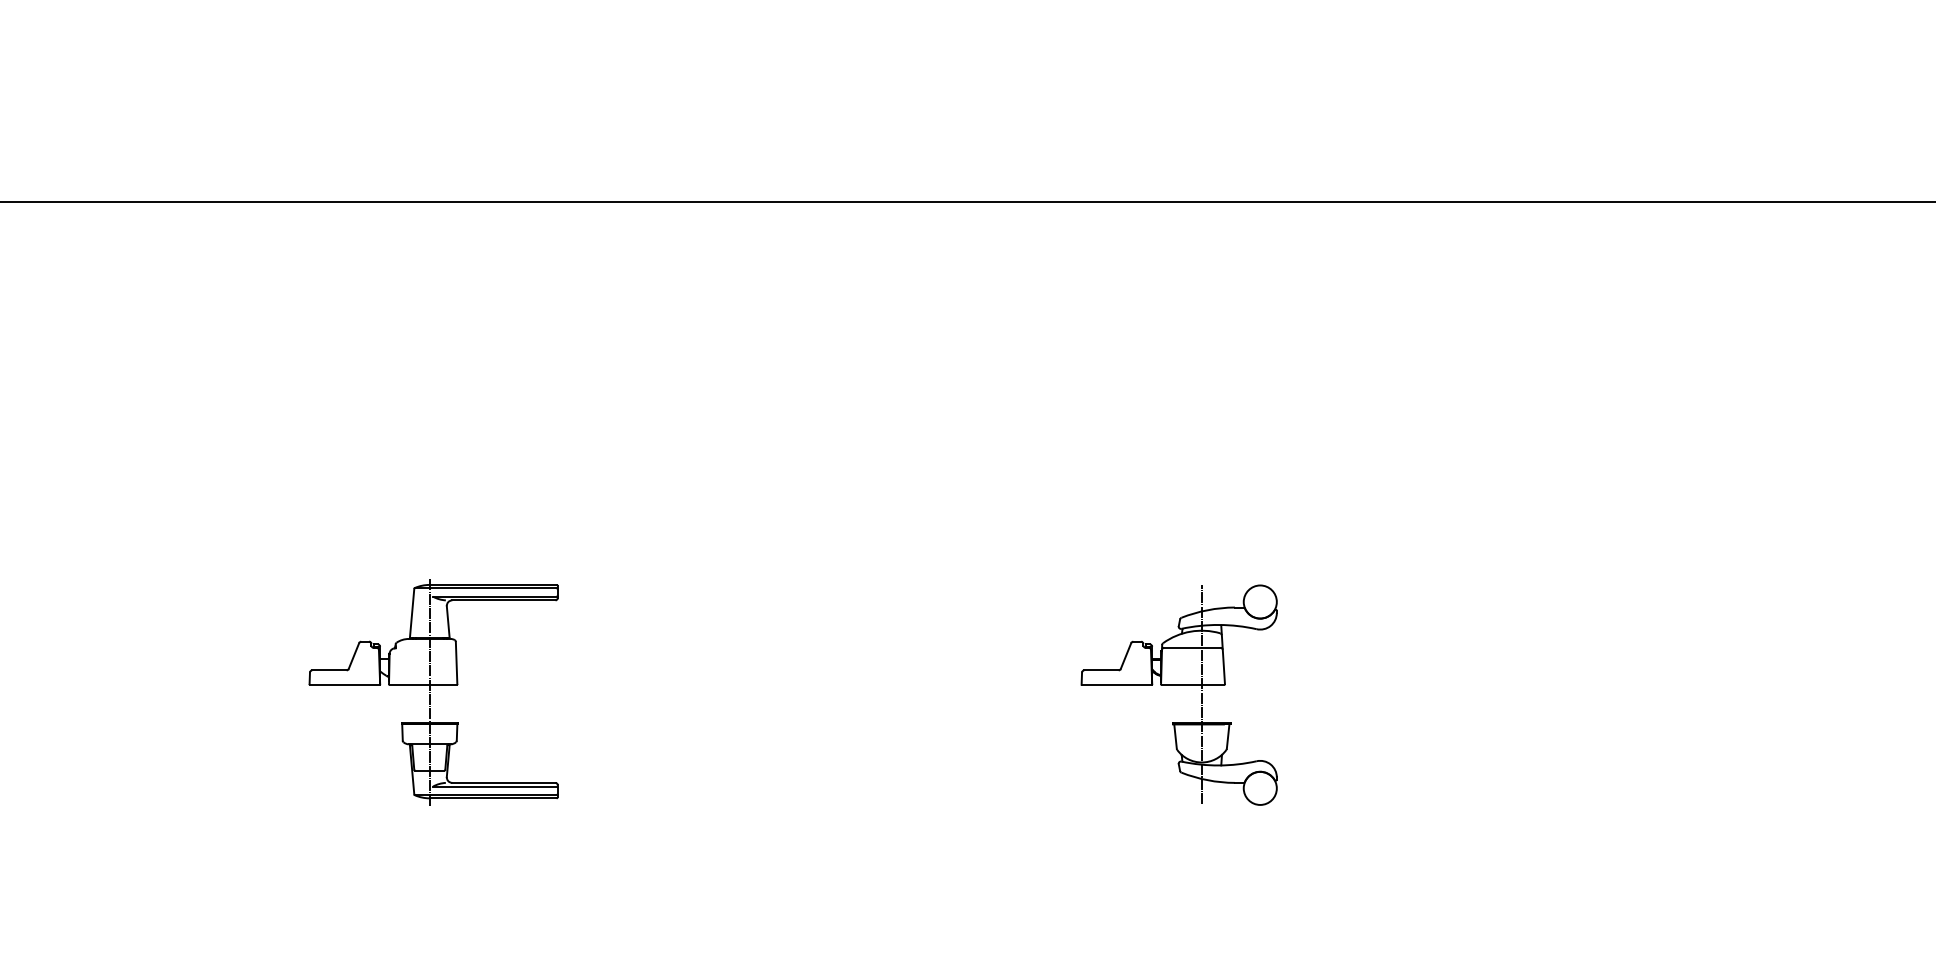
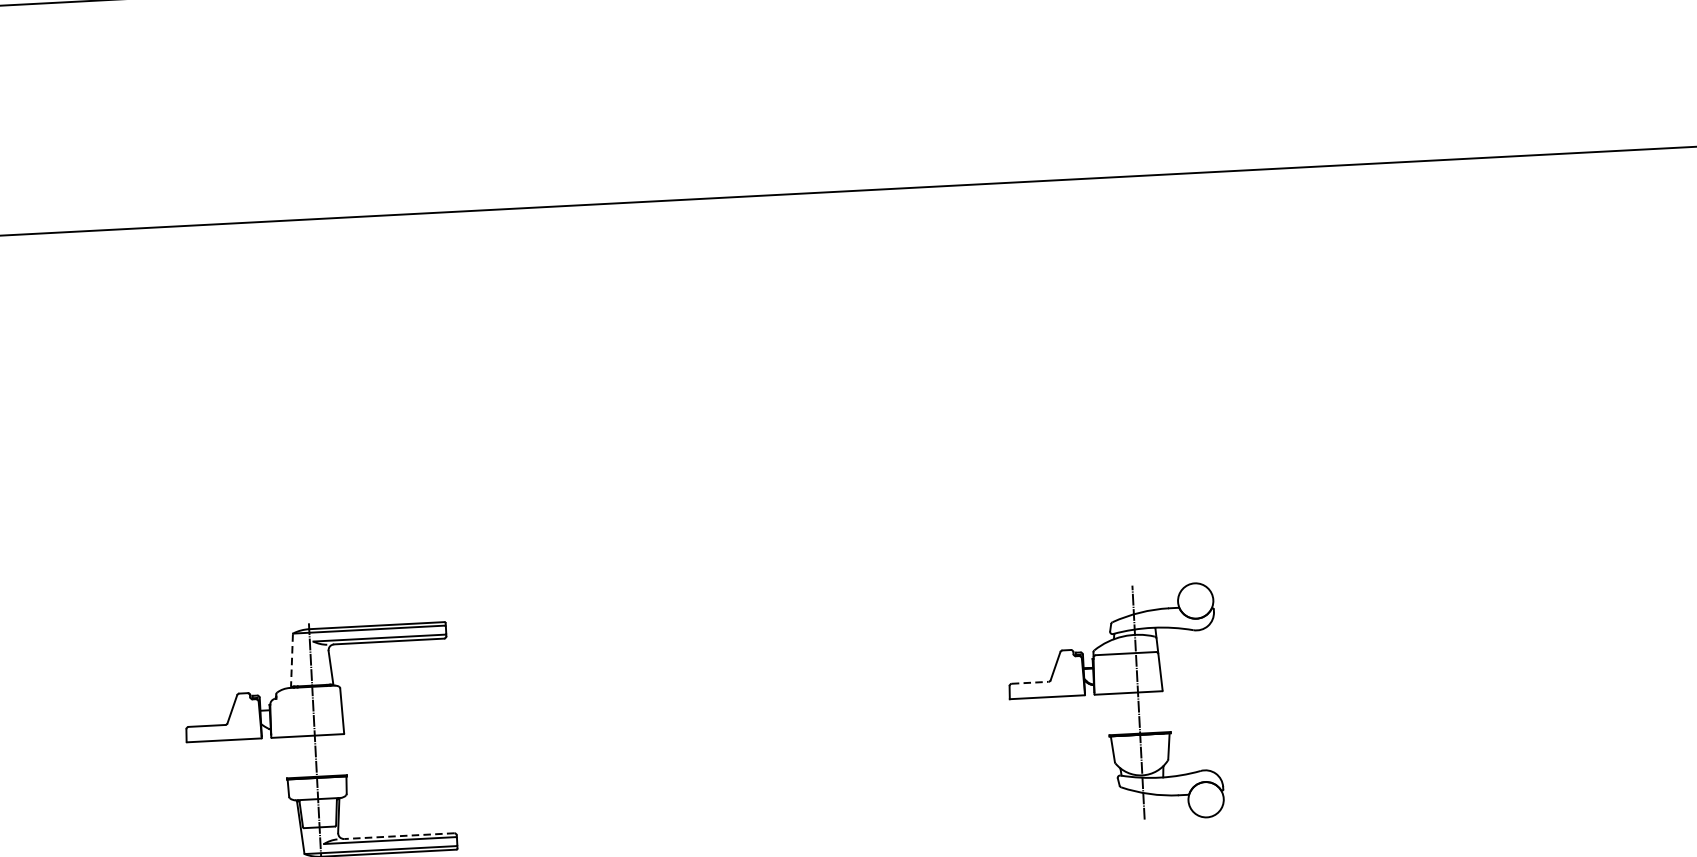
line: (412, 613) -> (292, 660), solid -> dashed
line: (1101, 670) -> (1030, 682), solid -> dashed
line: (503, 782) -> (398, 835), solid -> dashed

